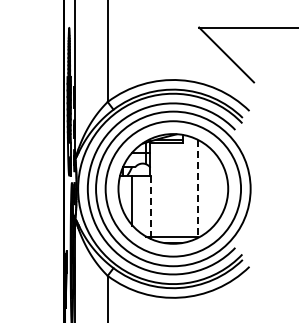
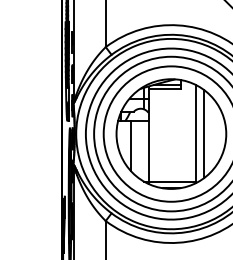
line: (205, 188) -> (203, 133), added
line: (197, 189) -> (195, 134), dashed -> solid
line: (150, 206) -> (148, 151), dashed -> solid

